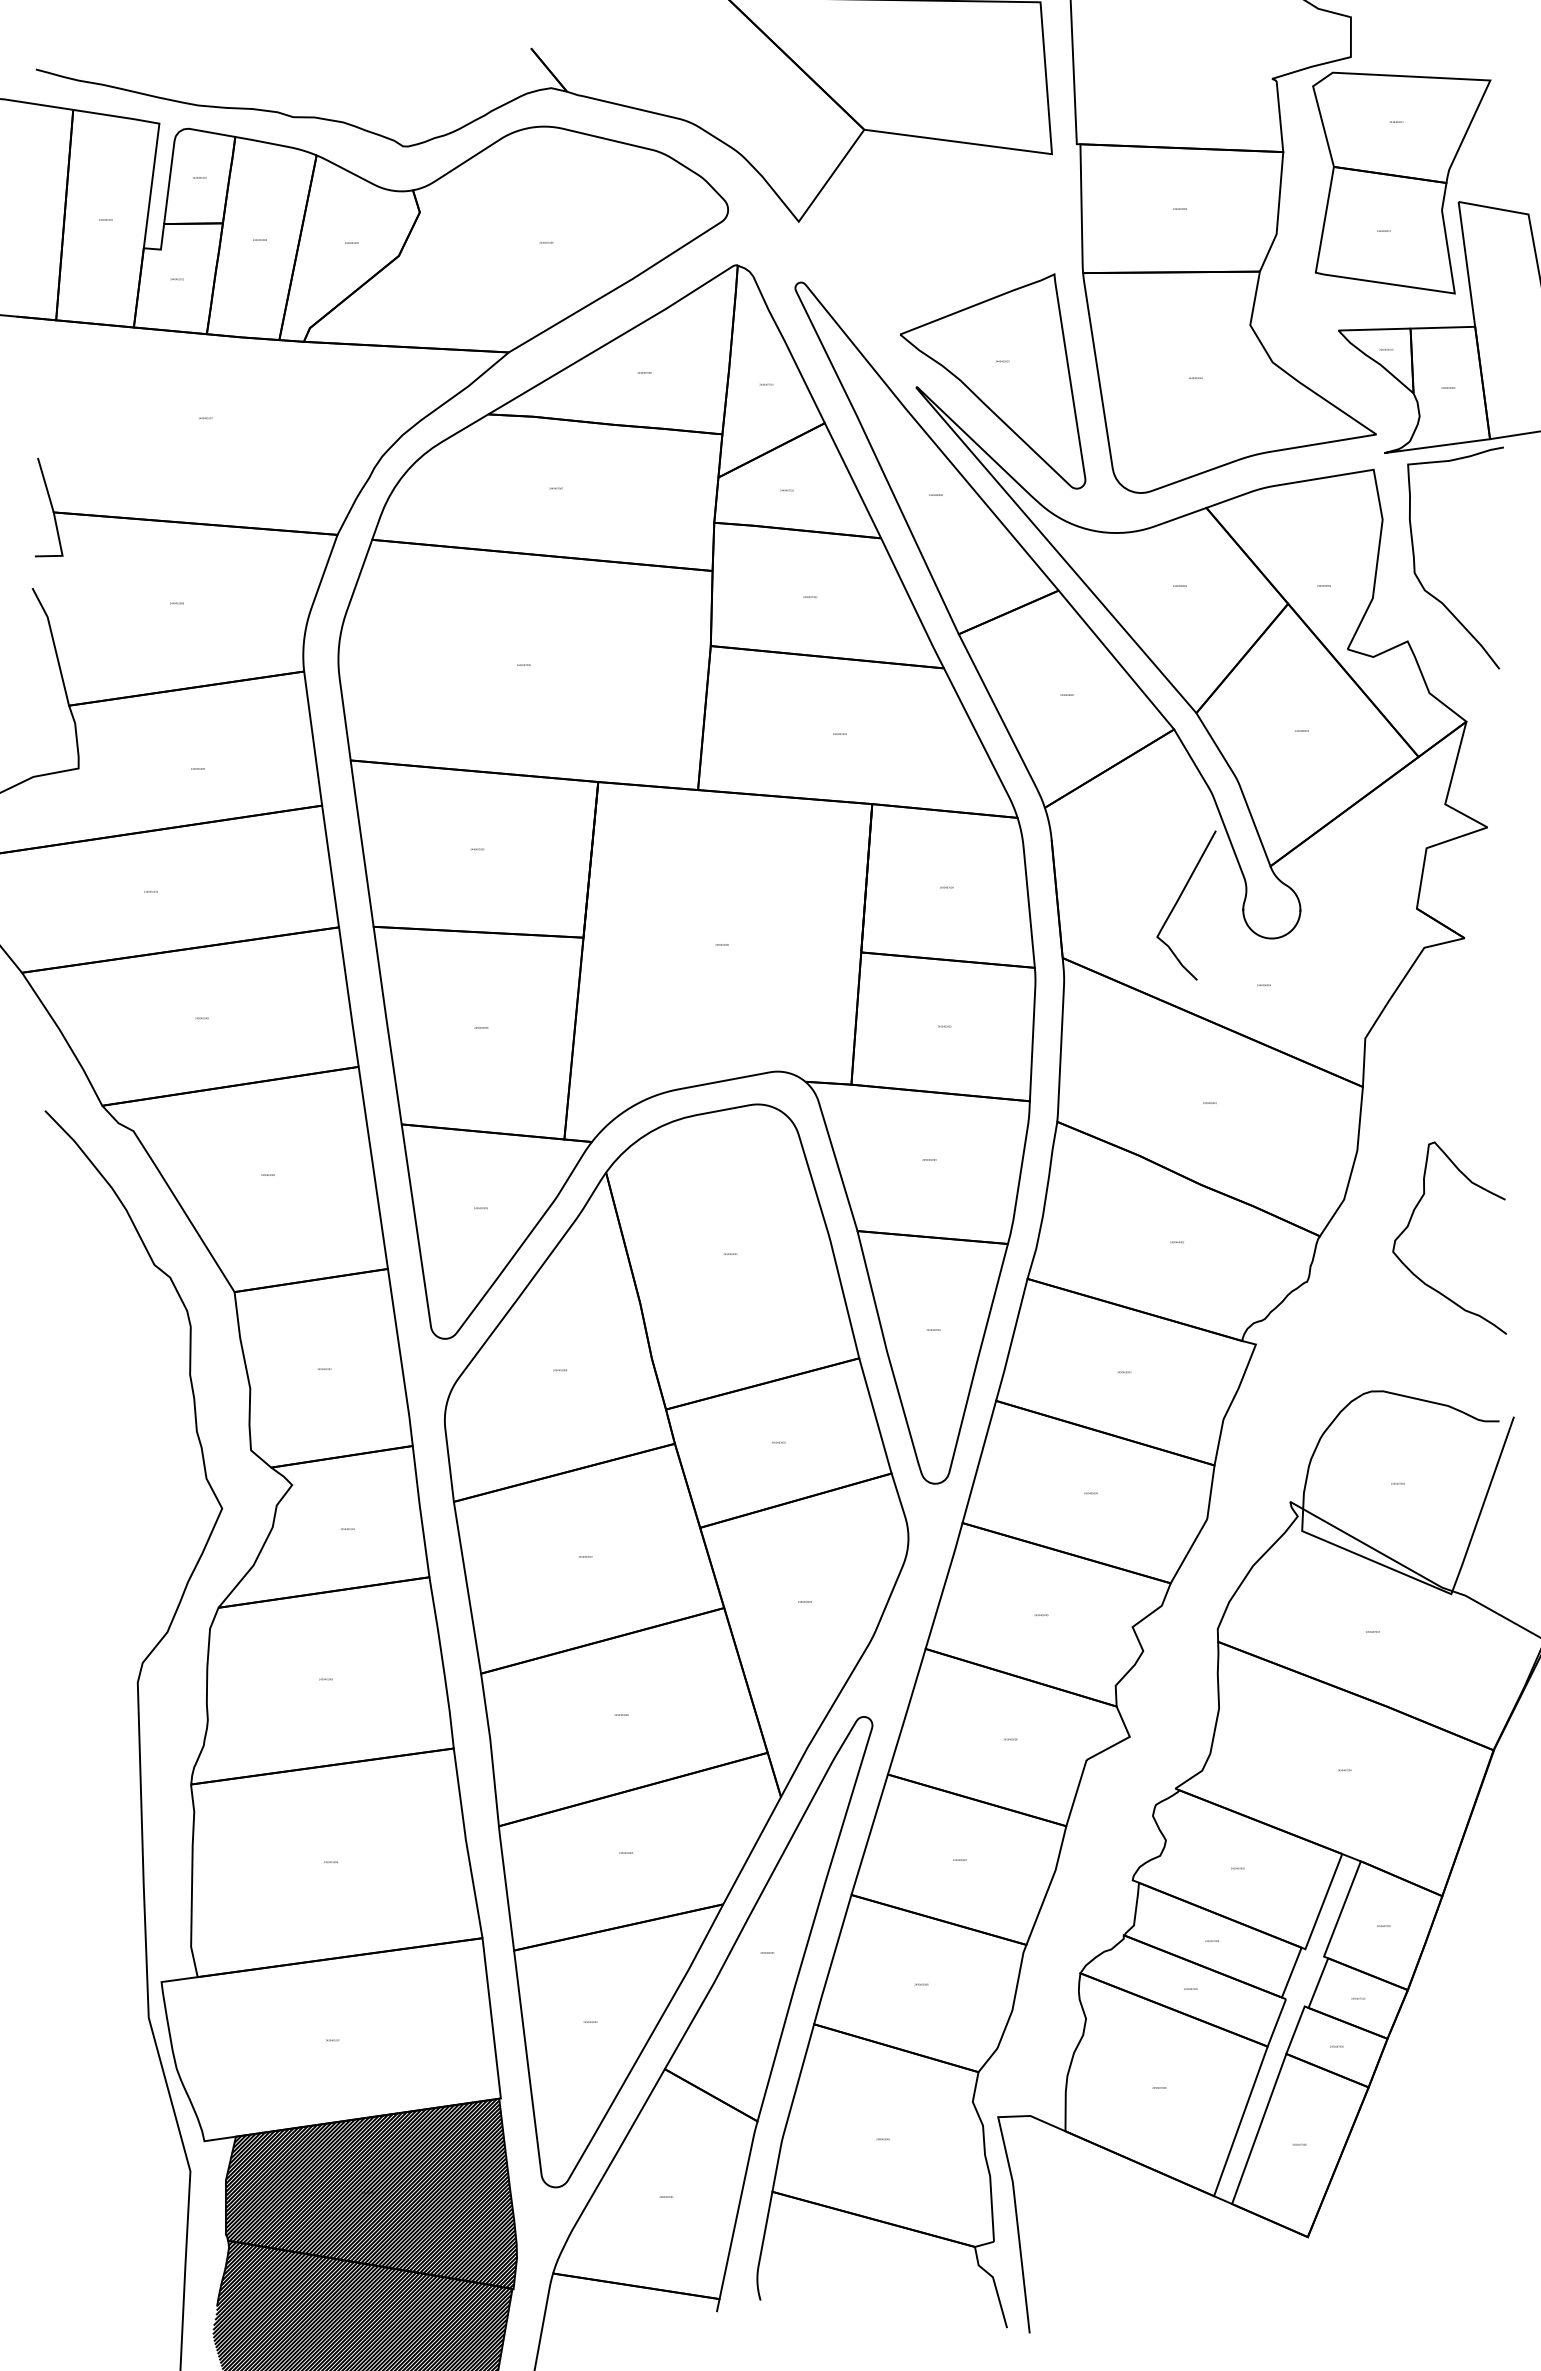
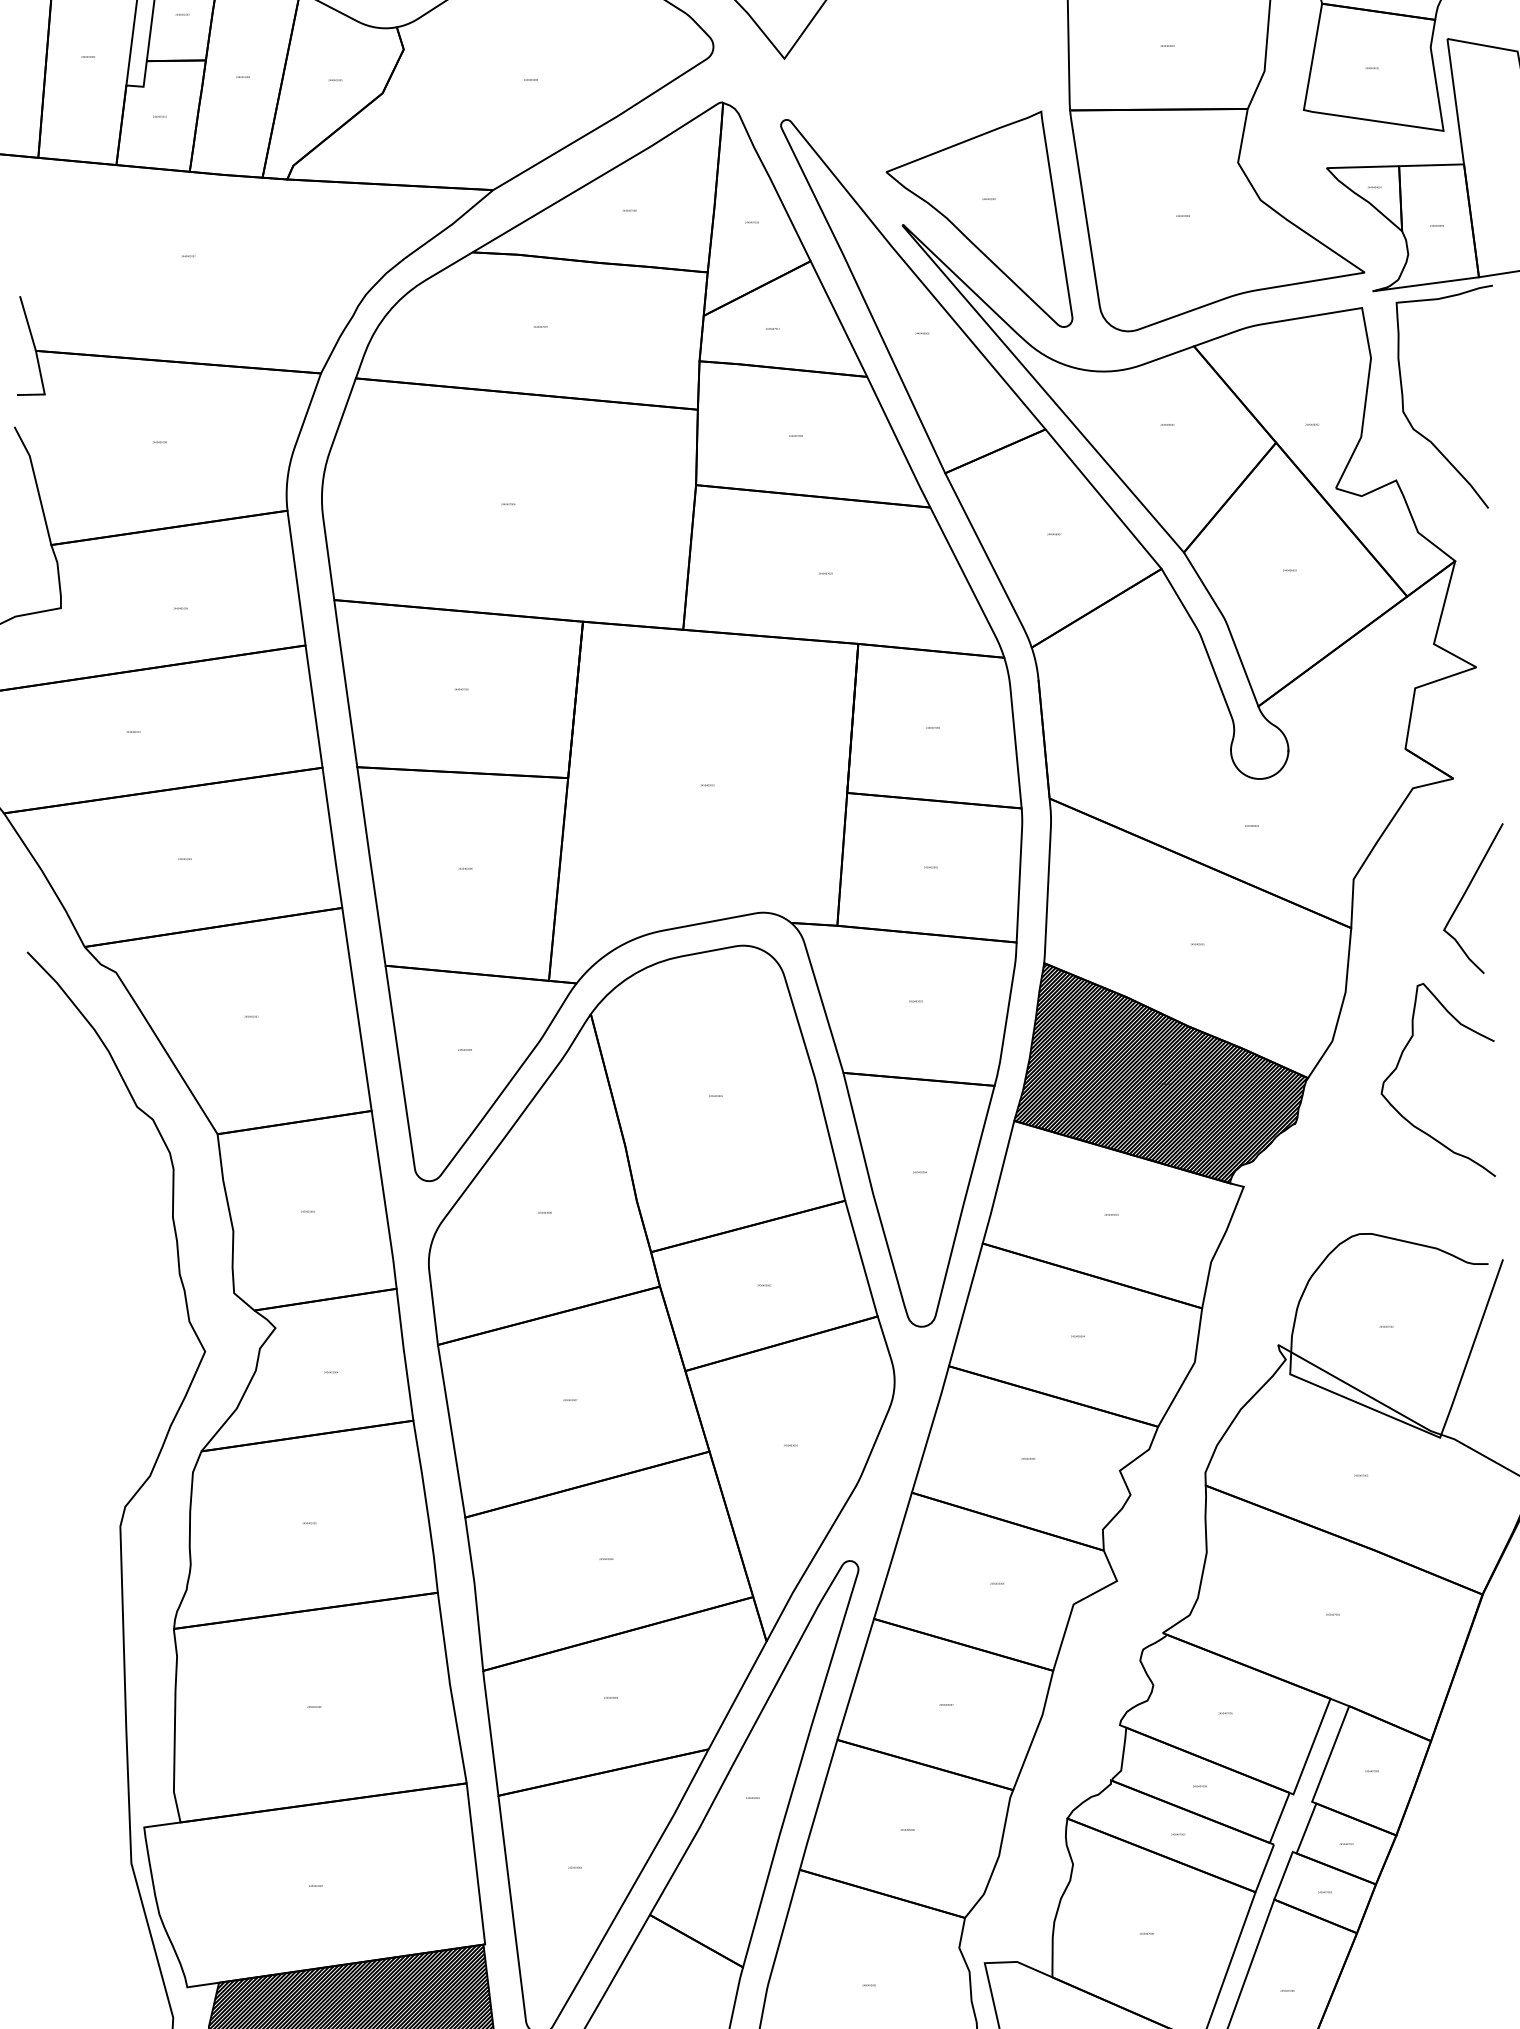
curve: (1178, 901) -> (1465, 894), moved
hatch: (1173, 1230) -> (1160, 1072), added

